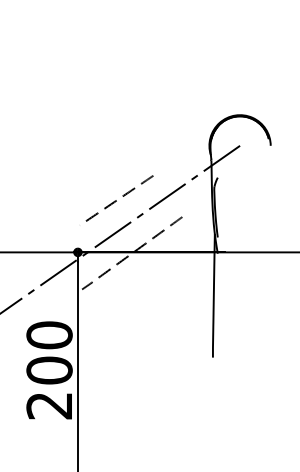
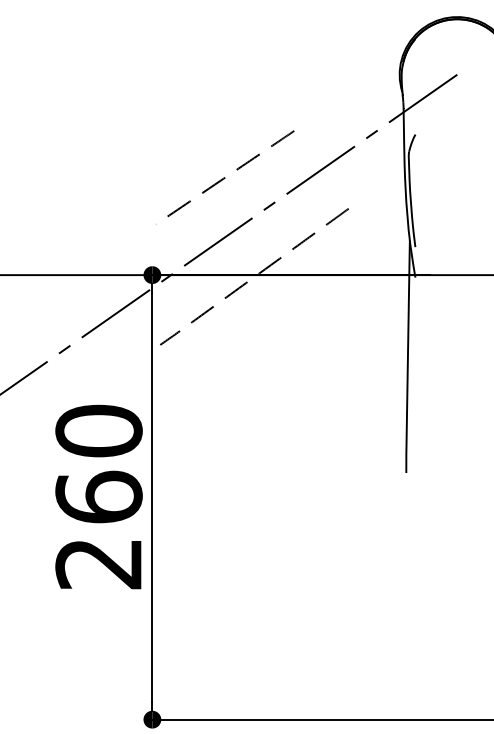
text: (49, 370) -> (98, 497), 200 -> 260

